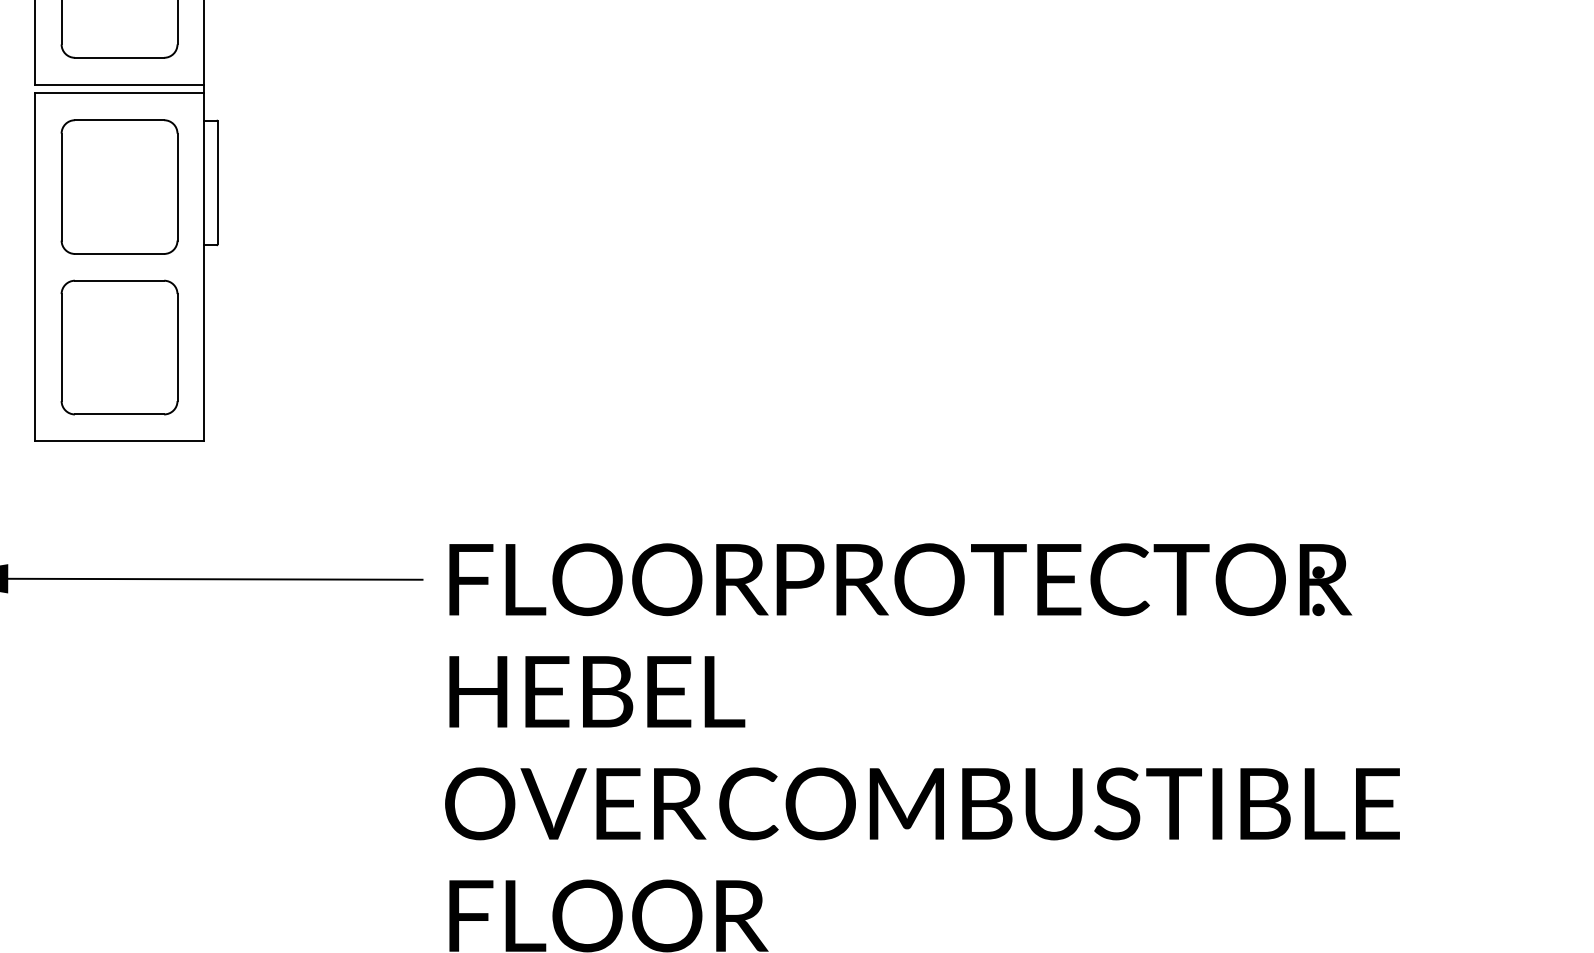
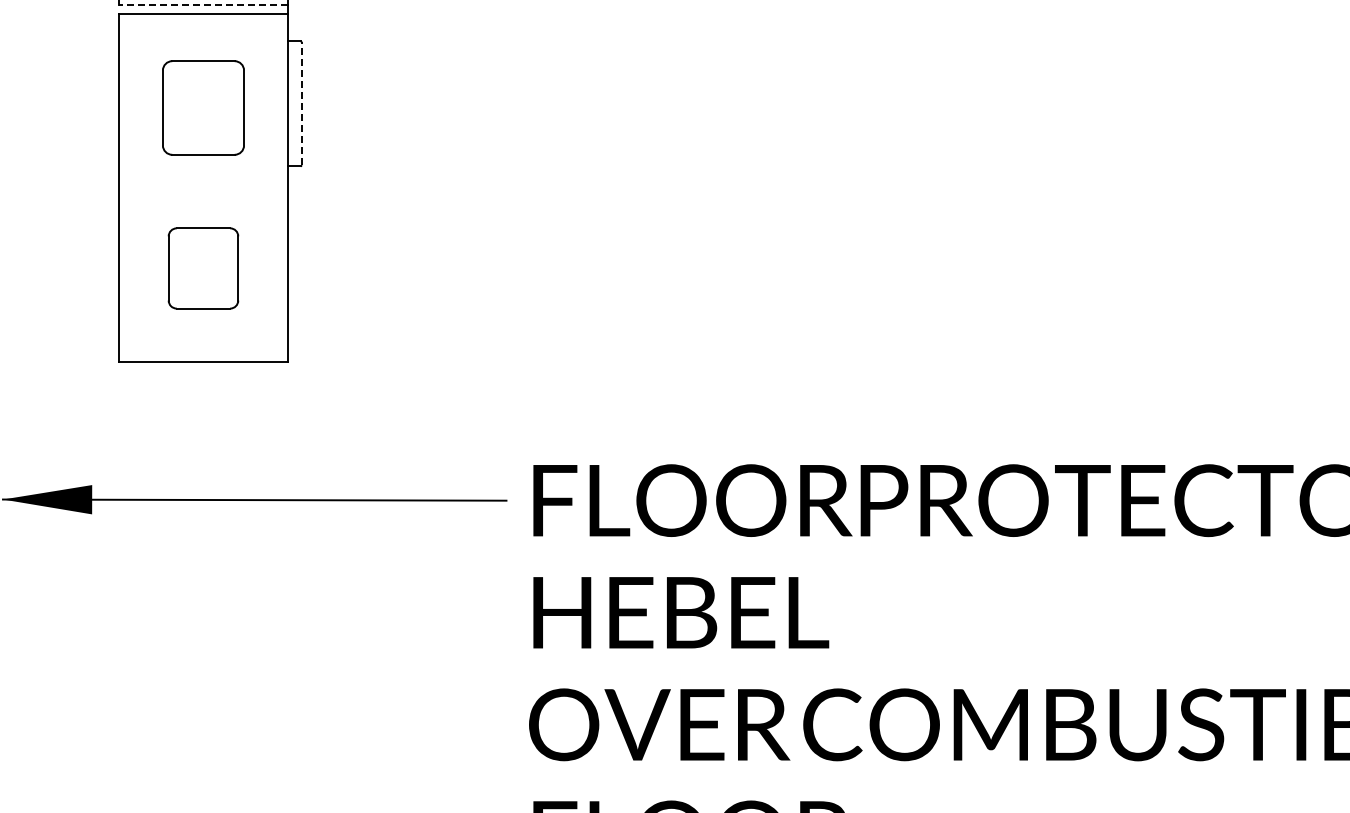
line: (119, 84) -> (203, 5), solid -> dashed
line: (217, 182) -> (301, 103), solid -> dashed
part: (119, 186) -> (203, 107), size x0.7
part: (119, 347) -> (203, 268), size x0.6

